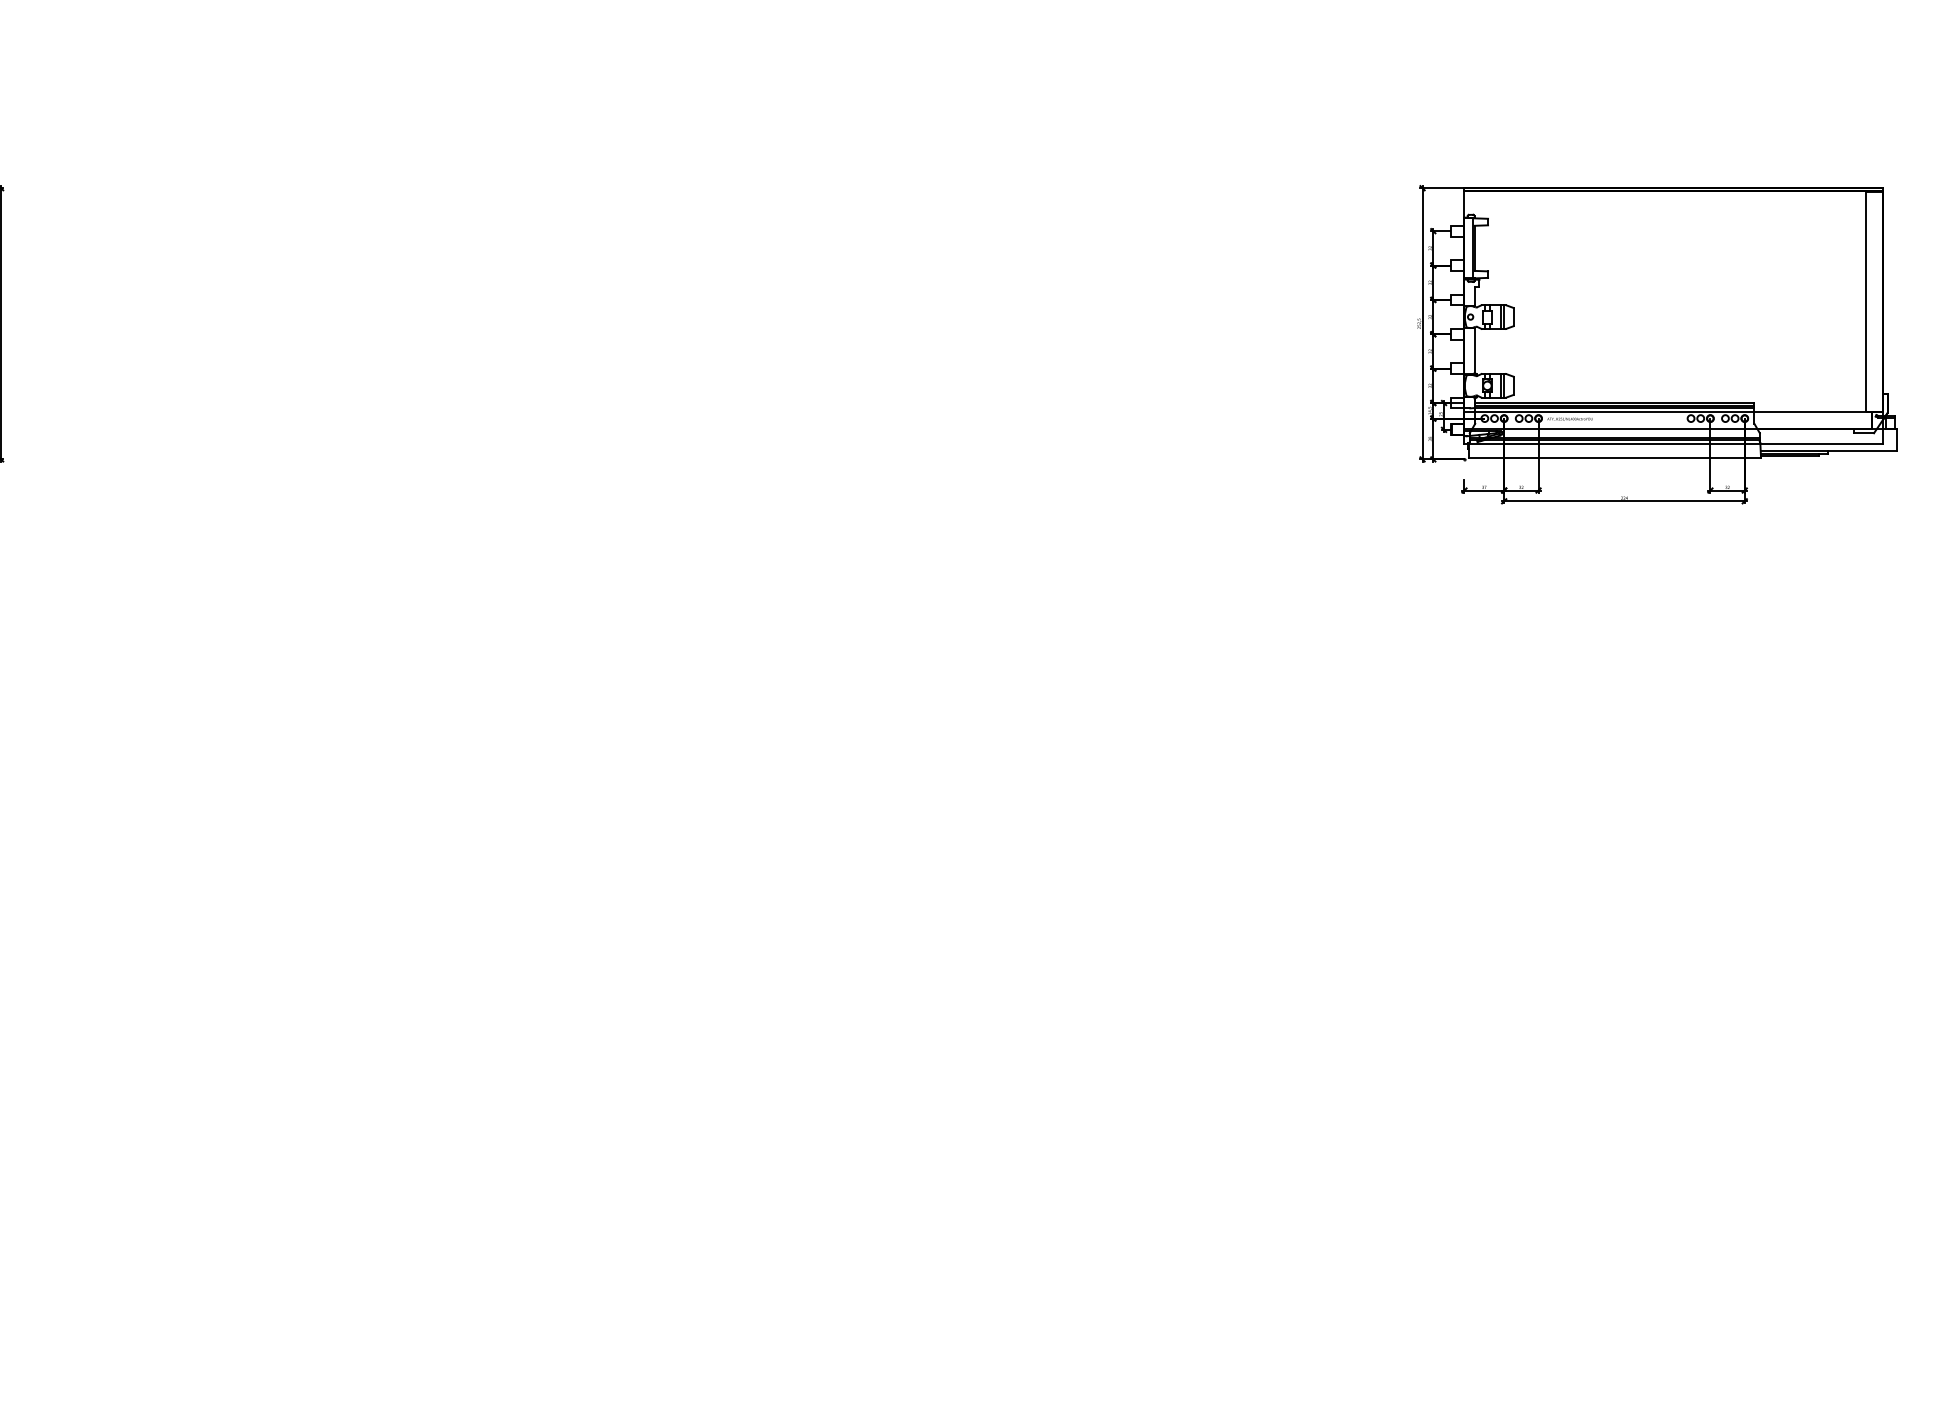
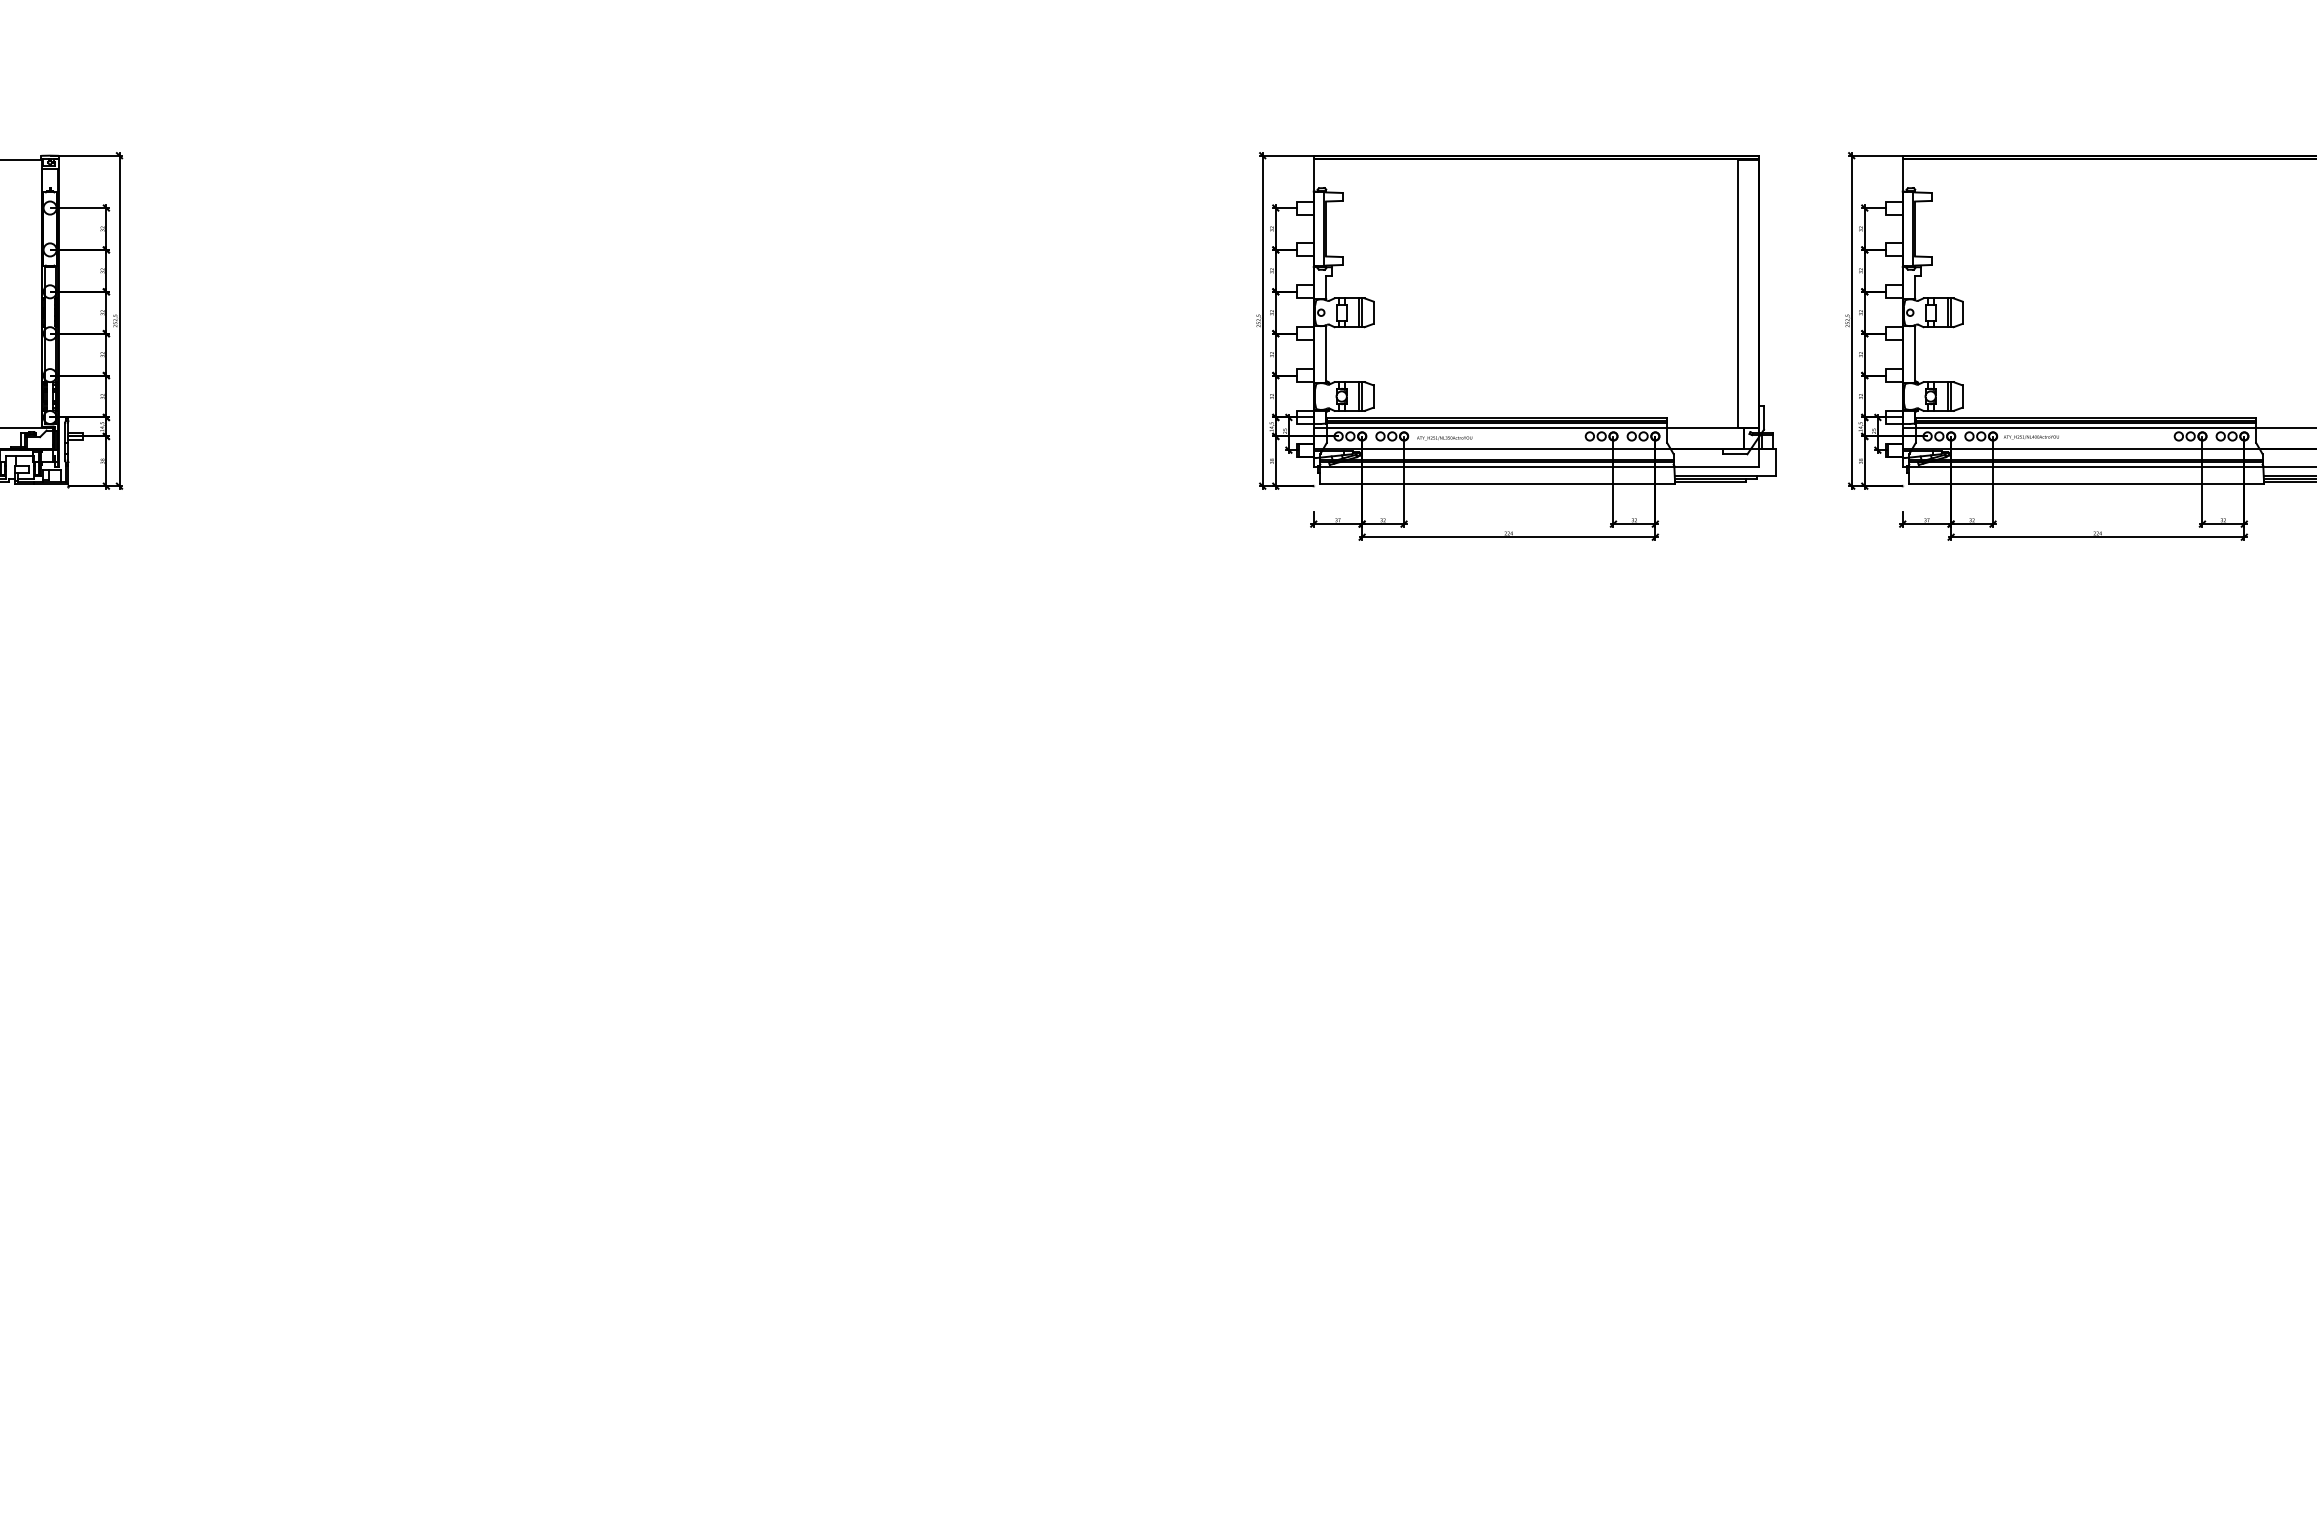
part: (1147, 344) -> (1516, 346), added

